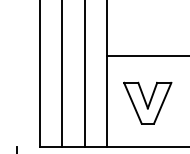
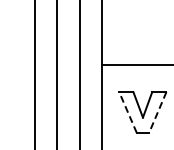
line: (132, 102) -> (127, 111), solid -> dashed
line: (162, 103) -> (157, 112), solid -> dashed

